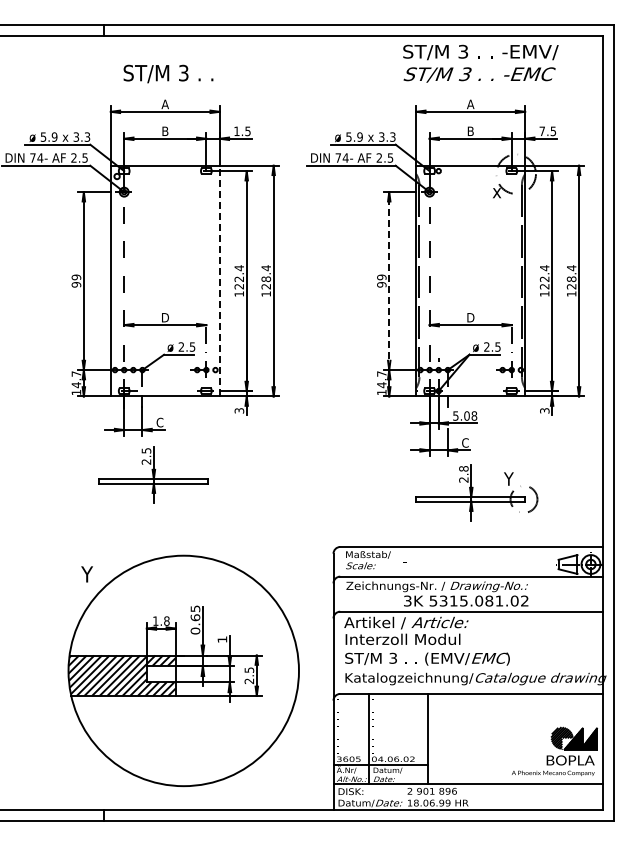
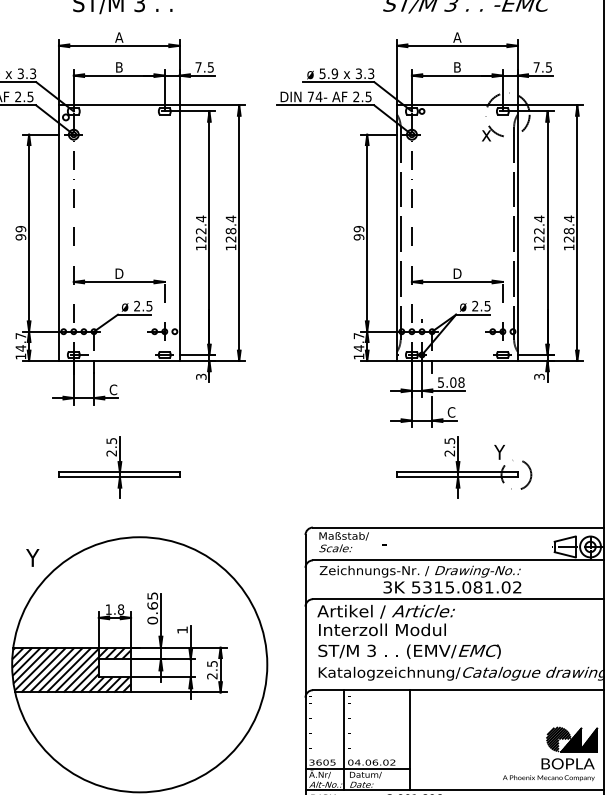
text: (236, 130) -> (198, 66), 1.5 -> 7.5
line: (219, 280) -> (179, 232), dashed -> solid
line: (389, 281) -> (367, 233), dashed -> solid
text: (463, 468) -> (449, 440), 2.8 -> 2.5
part: (153, 474) -> (119, 467), moved

